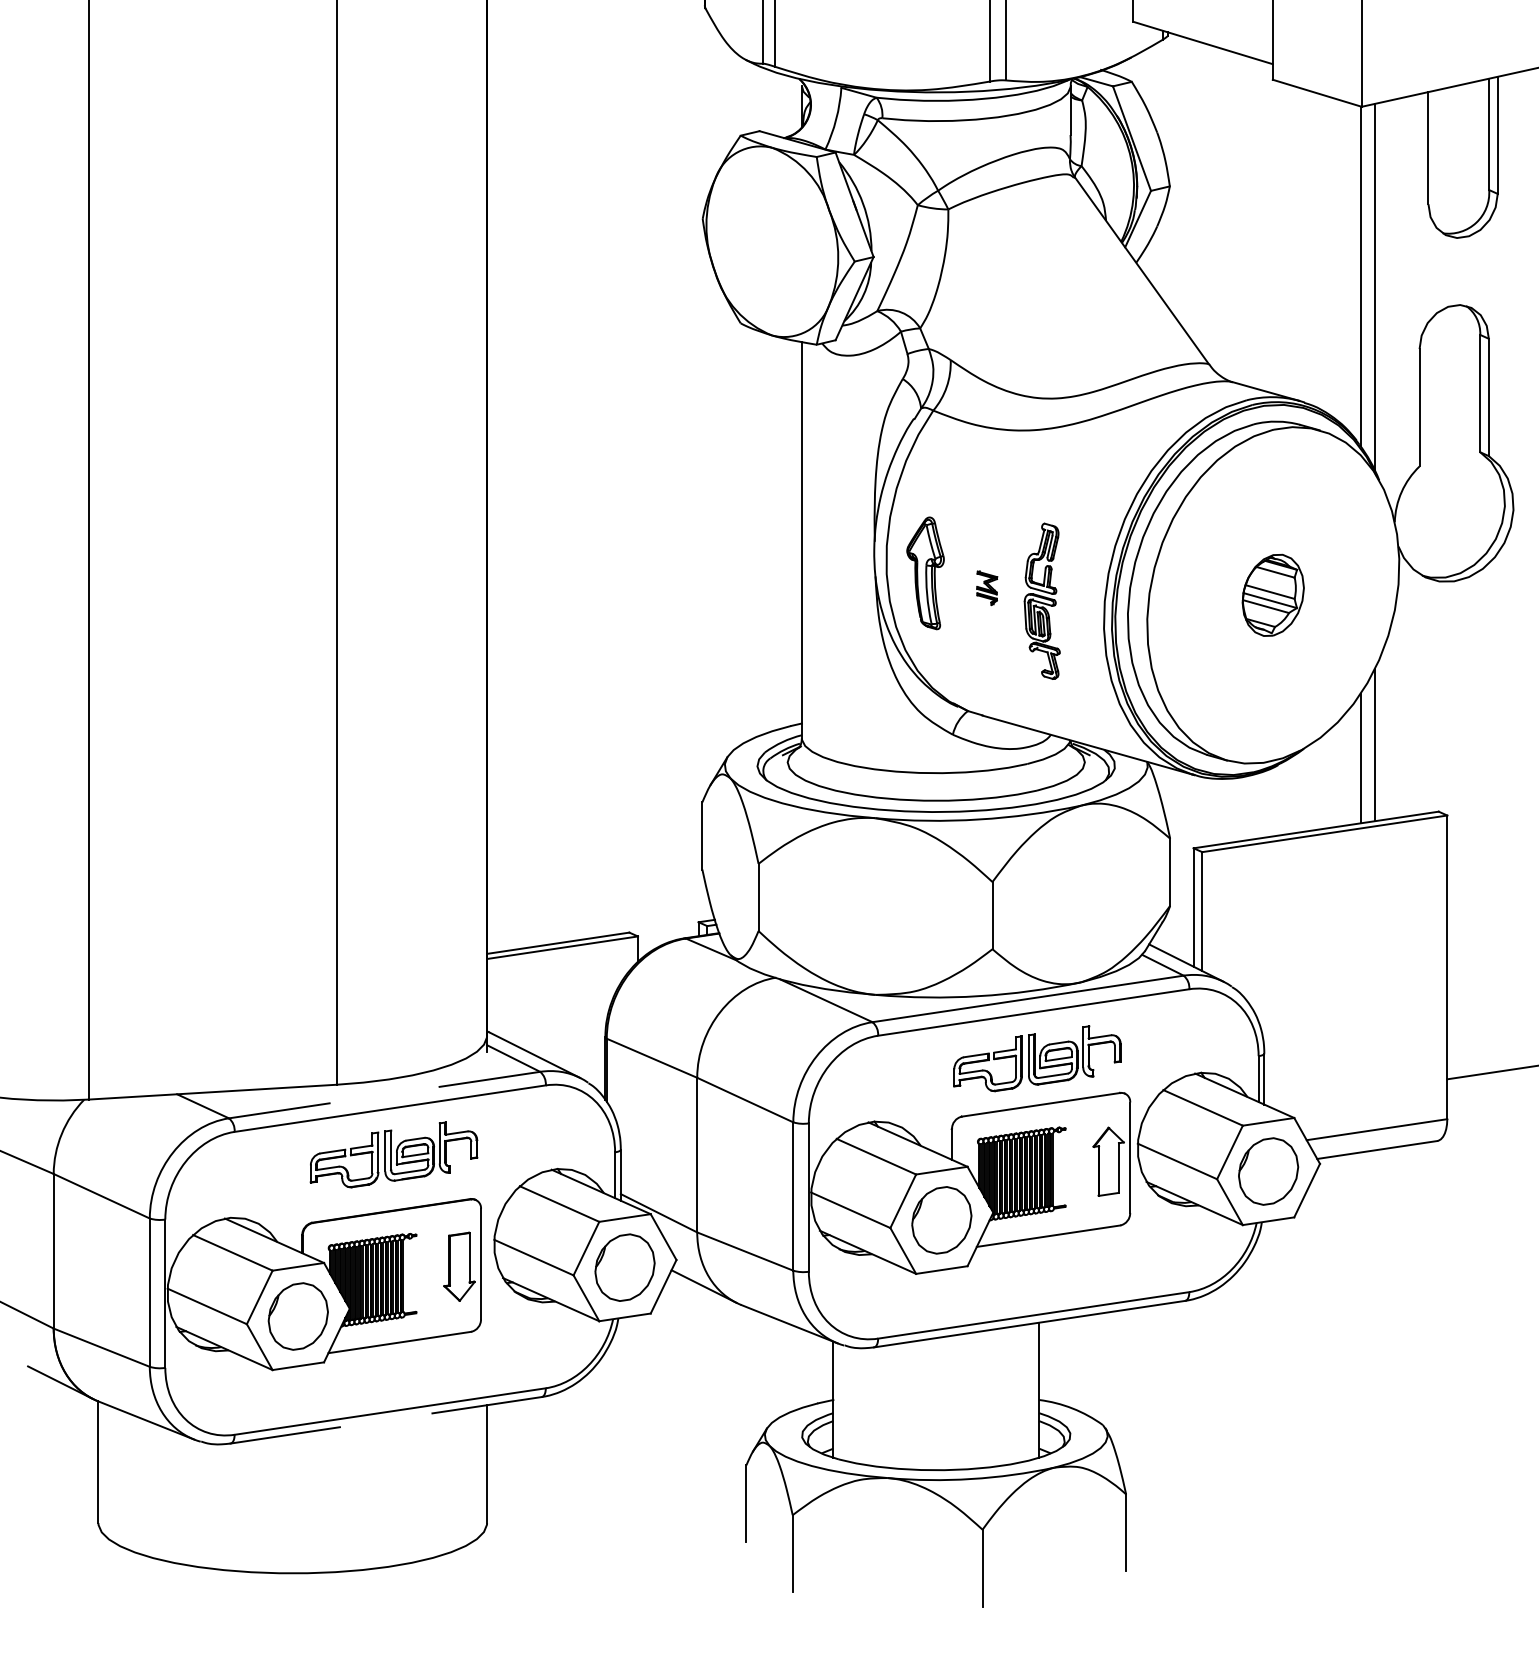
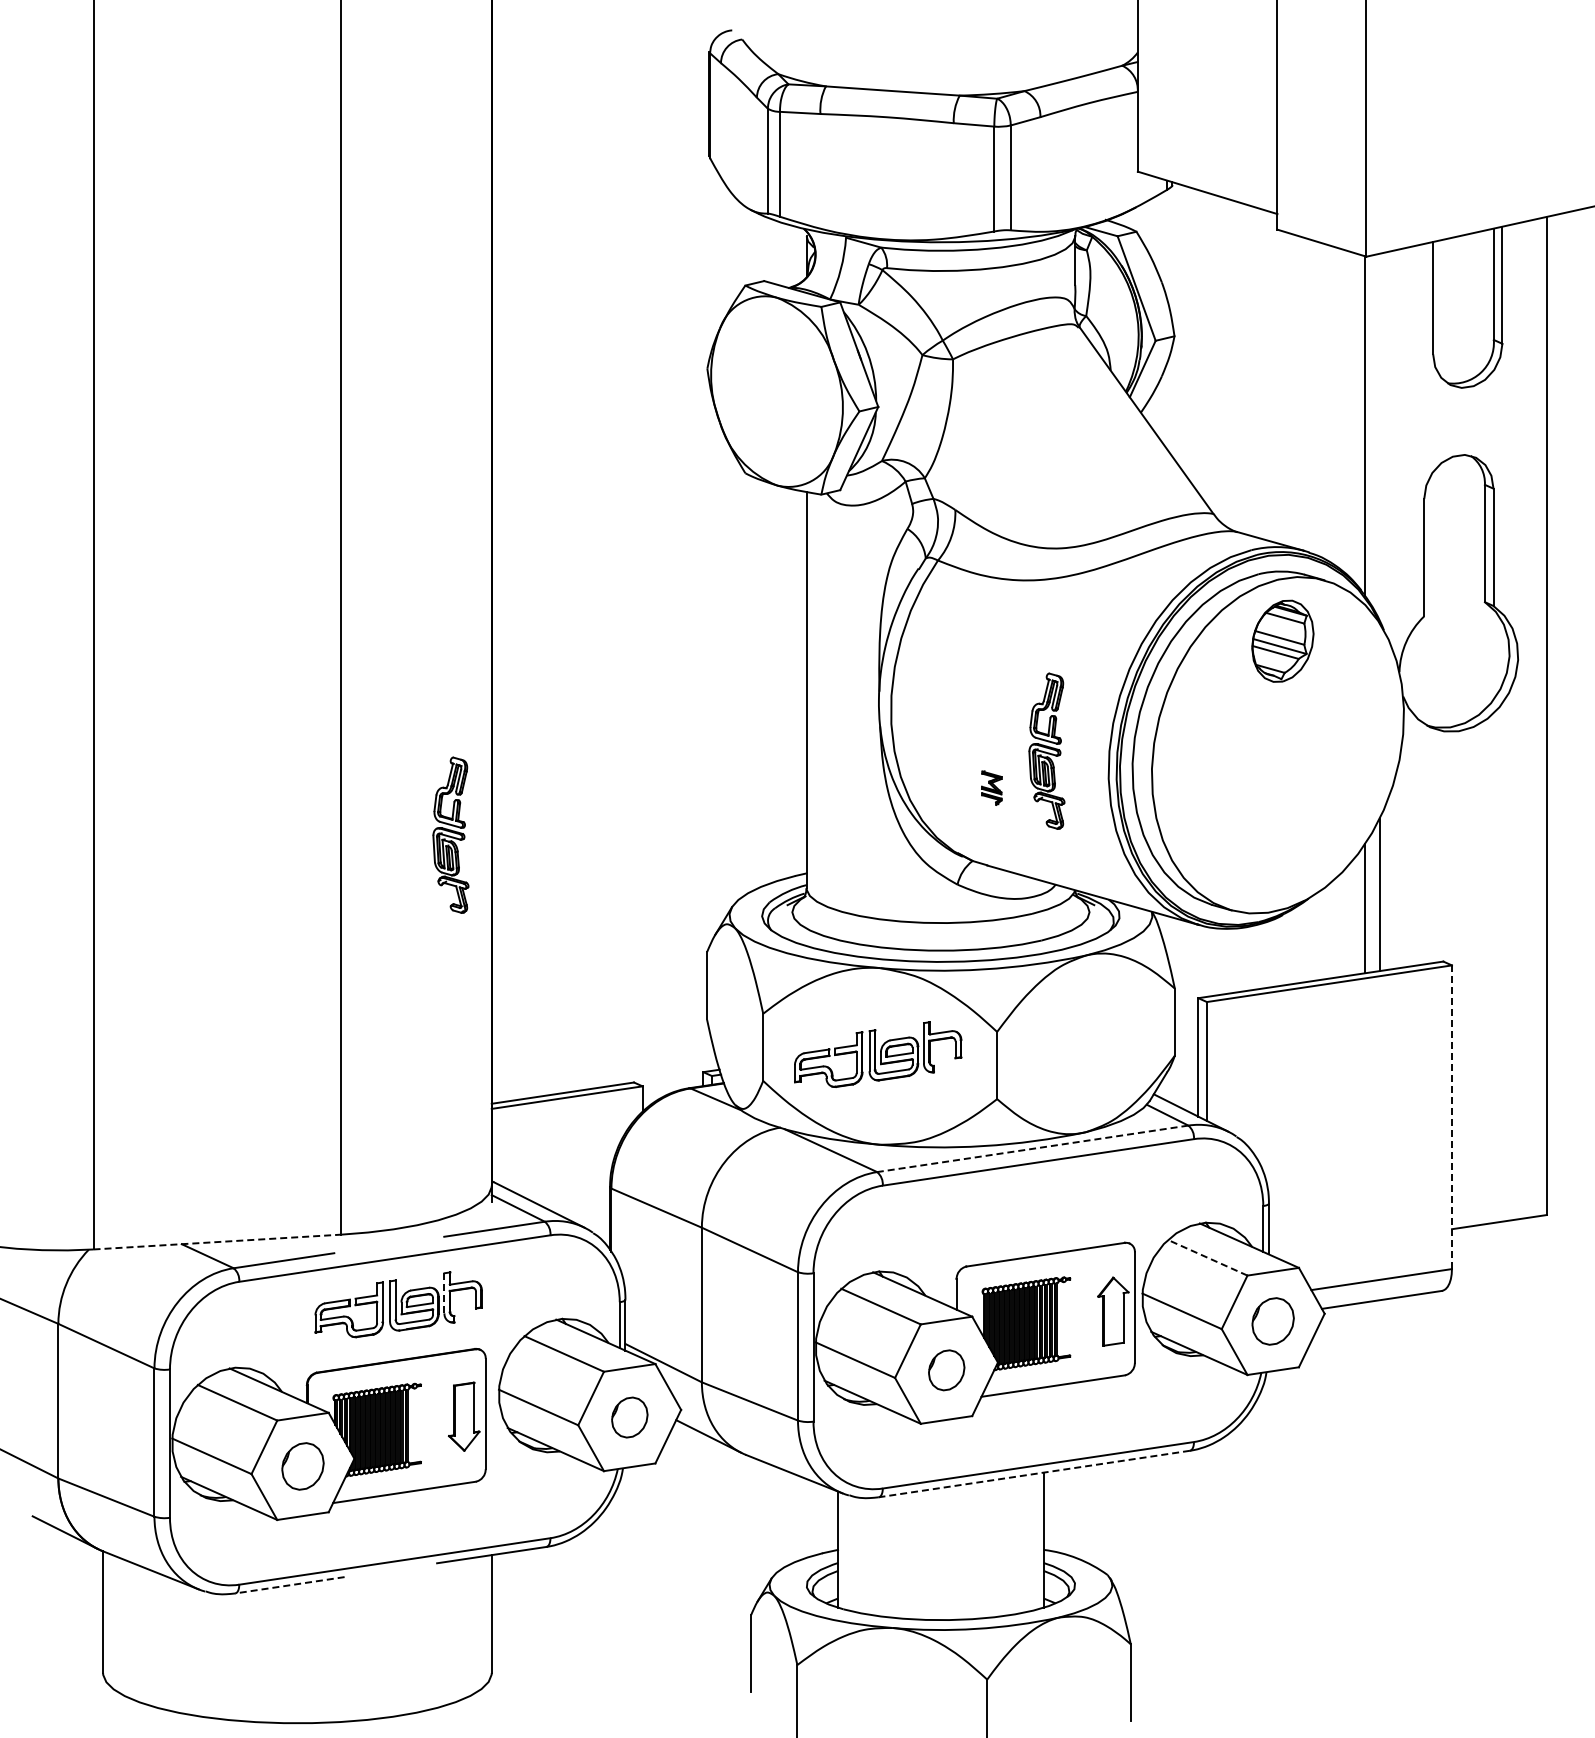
line: (1374, 286) -> (1379, 436), removed
part: (925, 573) -> (930, 723), removed
part: (986, 587) -> (991, 787), moved
part: (1272, 594) -> (1282, 640), moved
part: (445, 684) -> (450, 834), added
line: (1446, 967) -> (1451, 1117), solid -> dashed
line: (1027, 998) -> (1032, 1148), solid -> dashed
part: (1037, 1058) -> (878, 1054), moved
line: (212, 1092) -> (217, 1242), solid -> dashed
line: (1202, 1107) -> (1207, 1257), solid -> dashed
line: (439, 1142) -> (444, 1292), solid -> dashed
part: (1267, 1171) -> (1272, 1321), size x0.7
part: (941, 1220) -> (946, 1370), size x0.6
part: (624, 1267) -> (629, 1417), size x0.6
part: (297, 1316) -> (302, 1466), size x0.7
line: (1028, 1324) -> (1033, 1474), solid -> dashed
line: (284, 1435) -> (289, 1585), solid -> dashed

